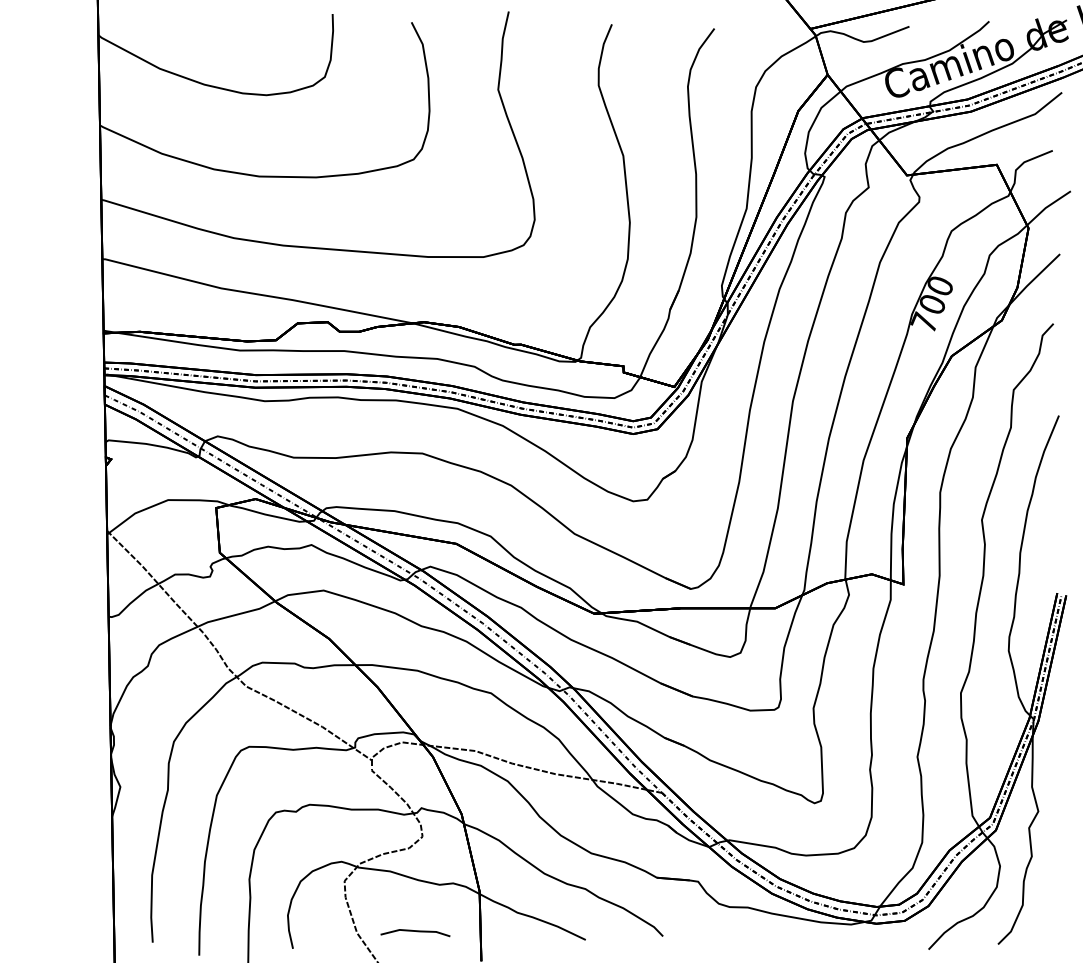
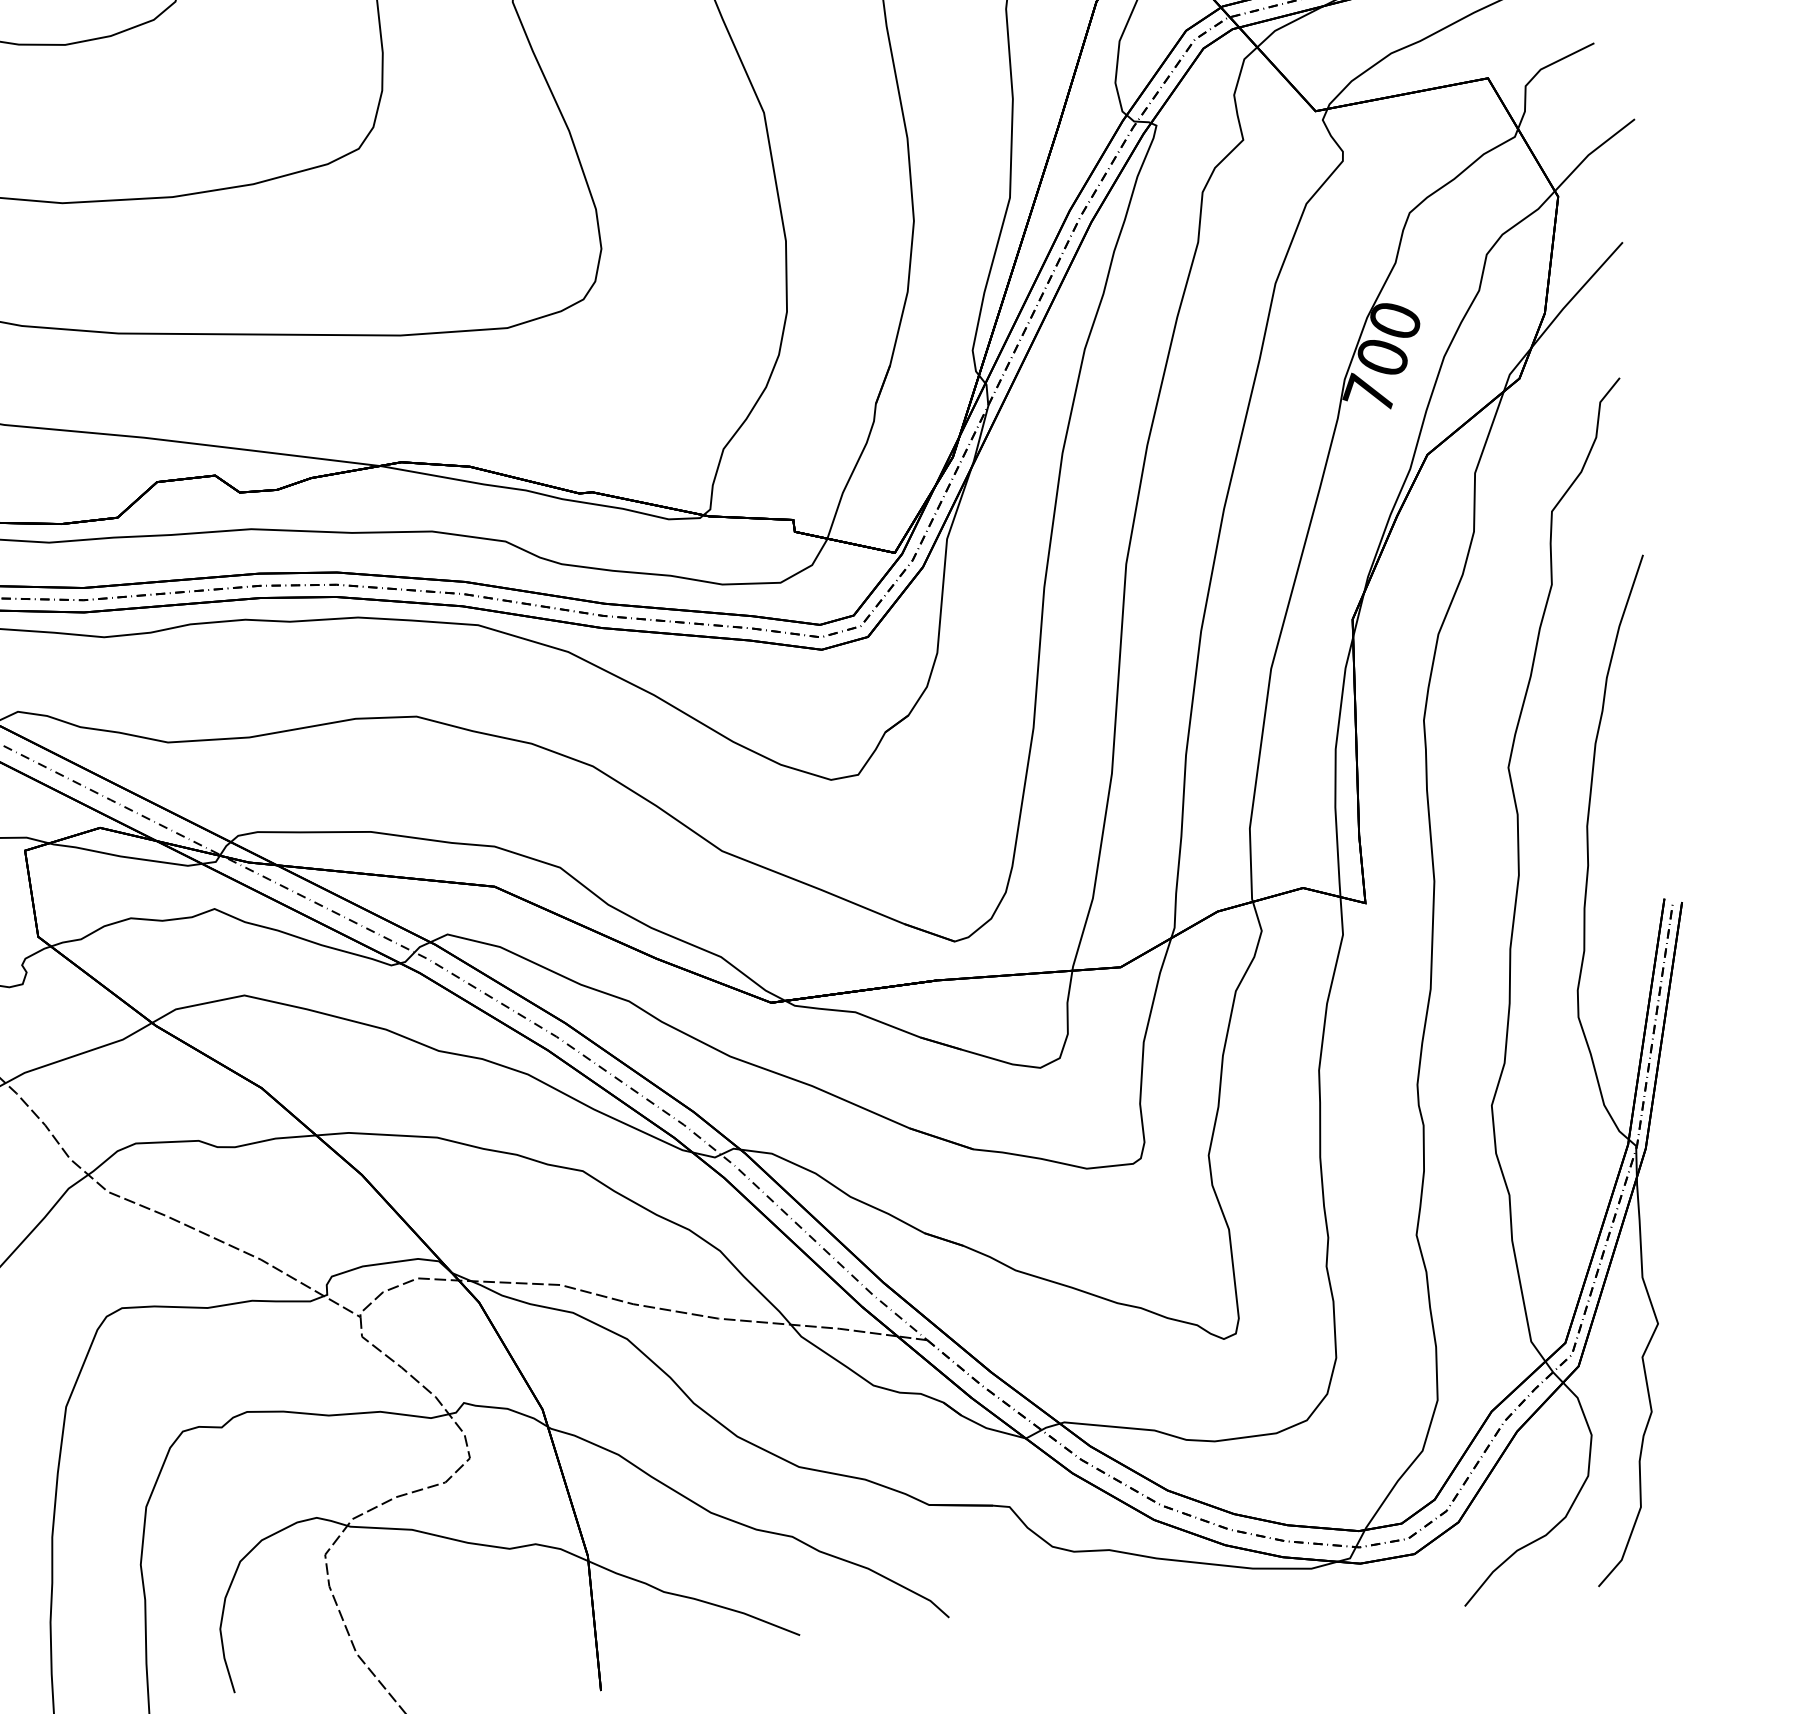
line: (415, 931) -> (469, 1642), removed

